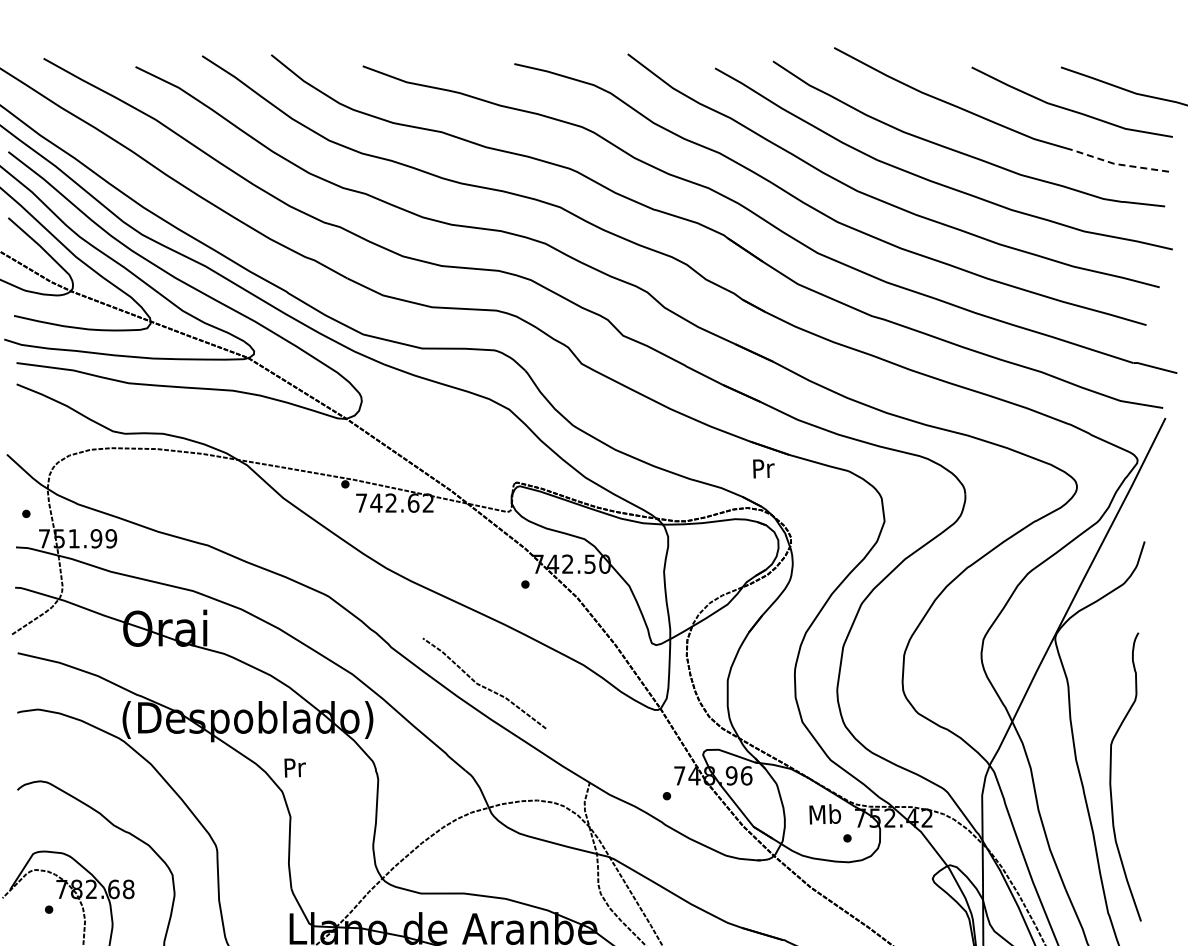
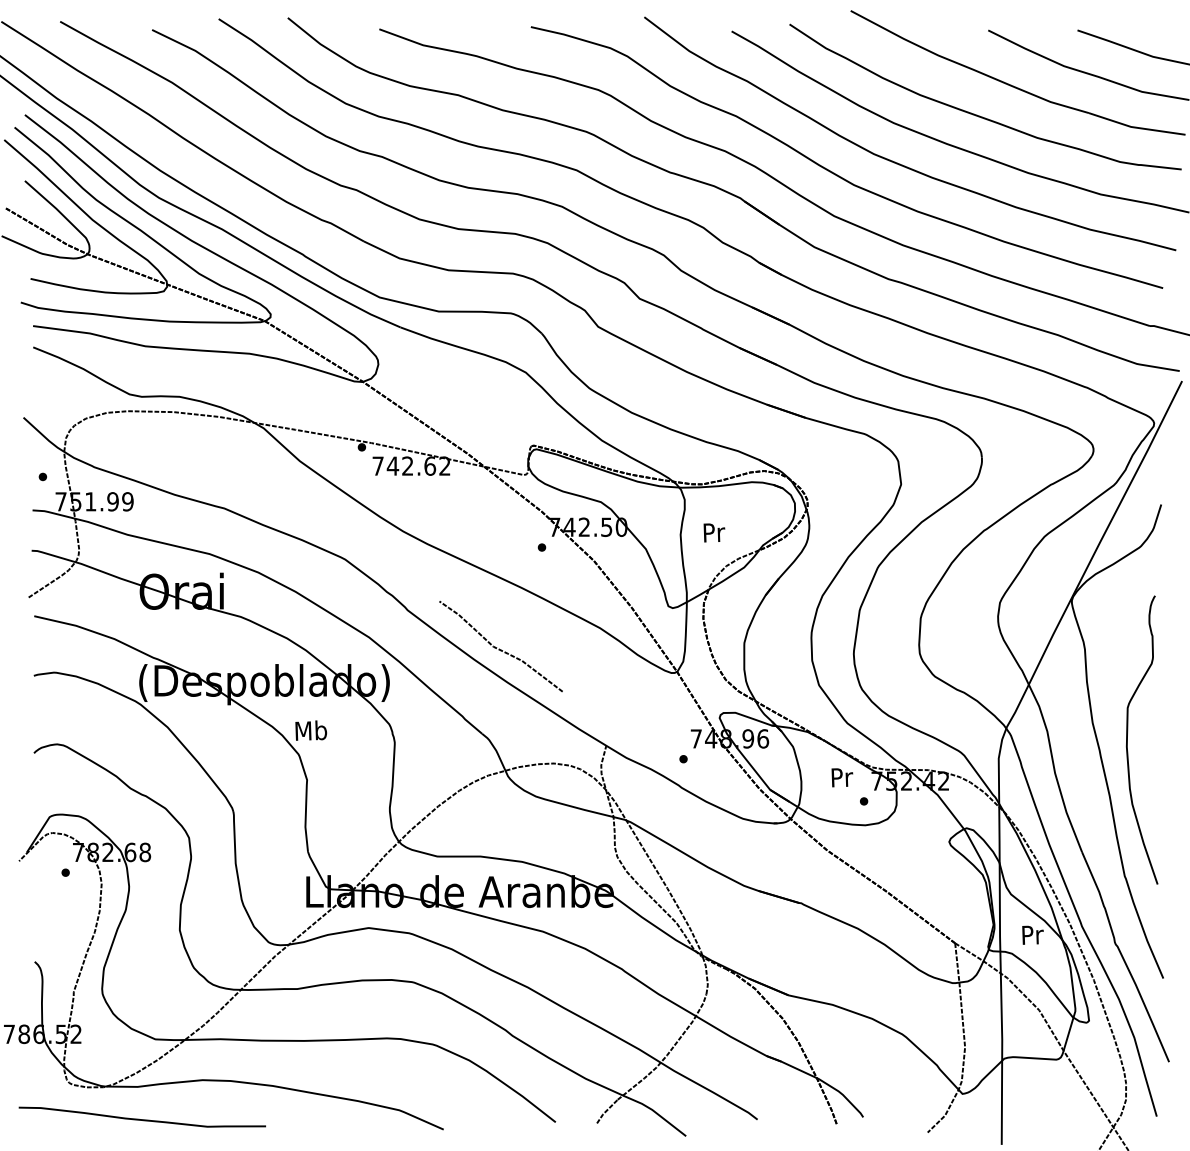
line: (1118, 164) -> (1135, 127), dashed -> solid
text: (763, 468) -> (714, 532), moved
text: (294, 767) -> (311, 730), Pr -> Mb
text: (824, 814) -> (841, 777), Mb -> Pr

